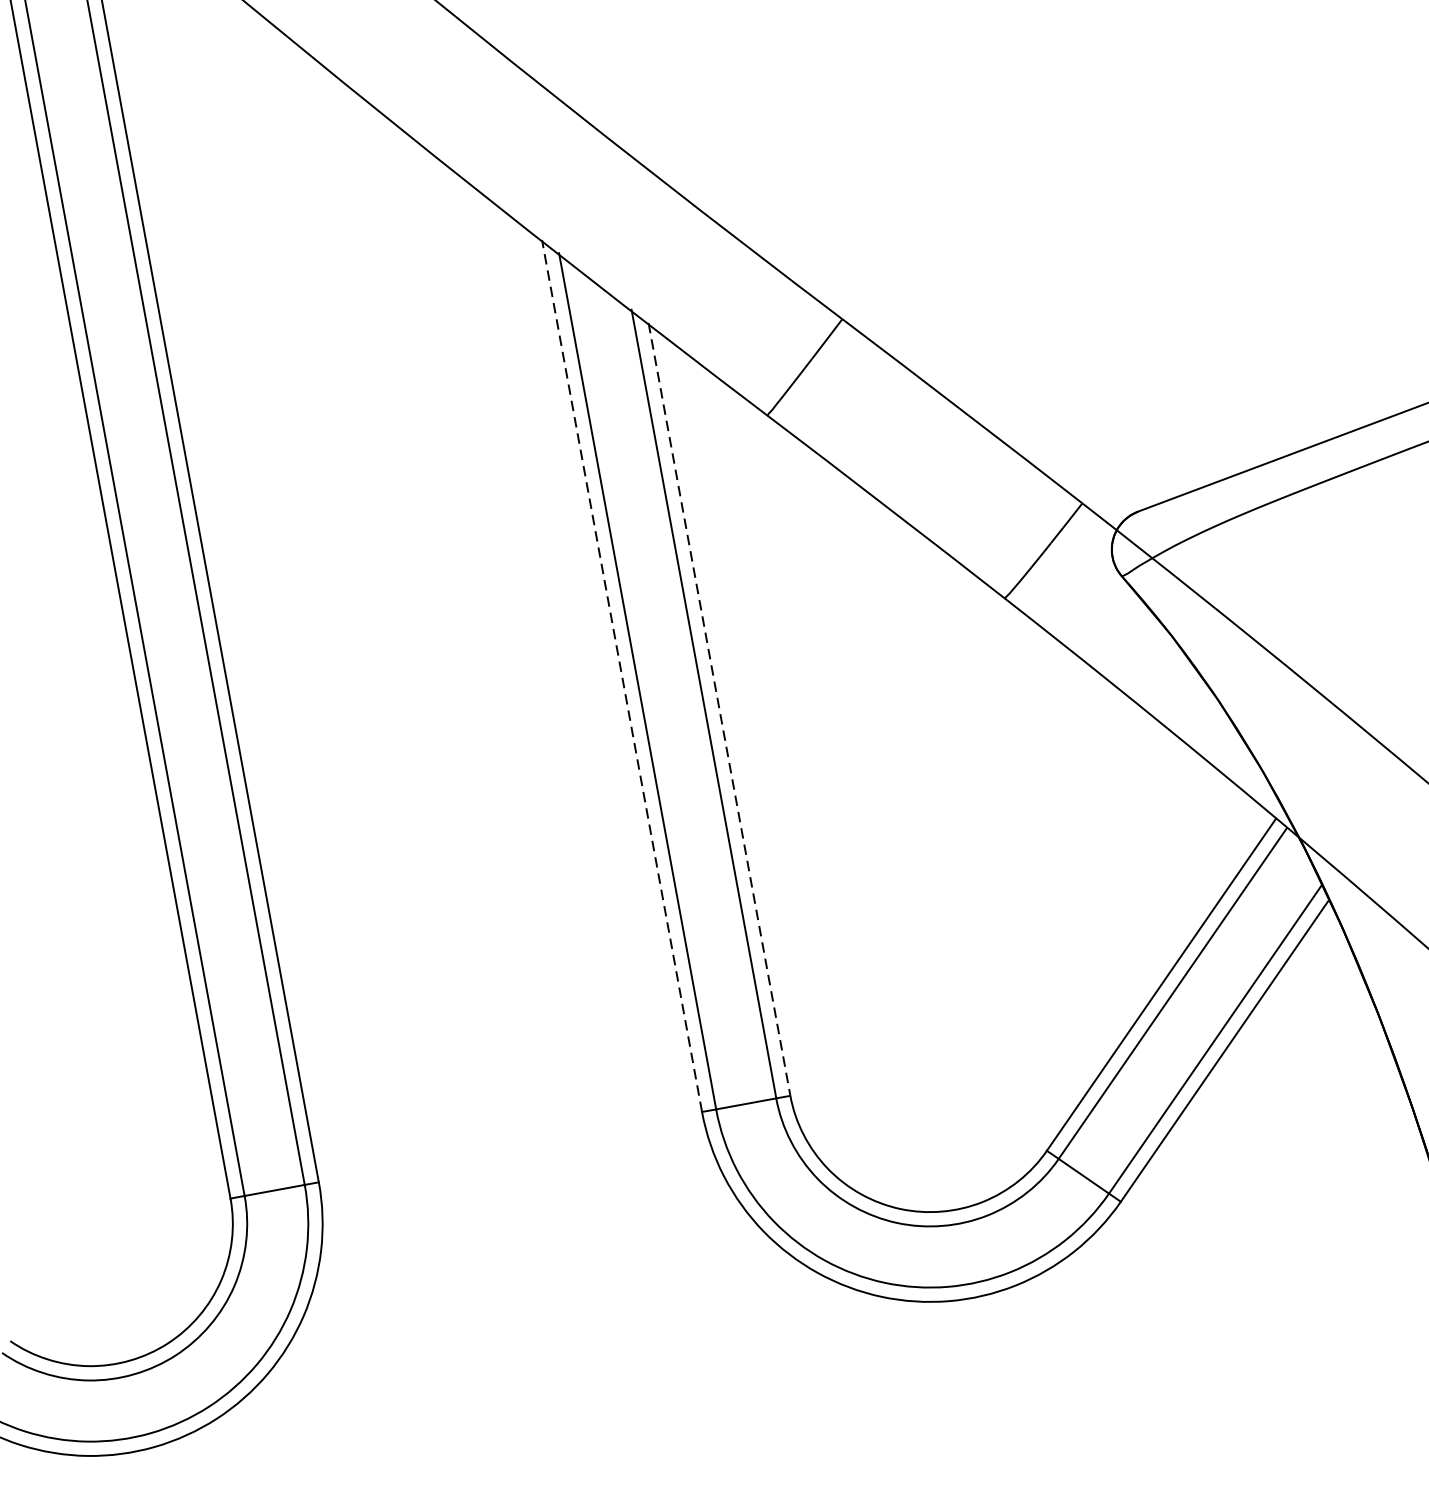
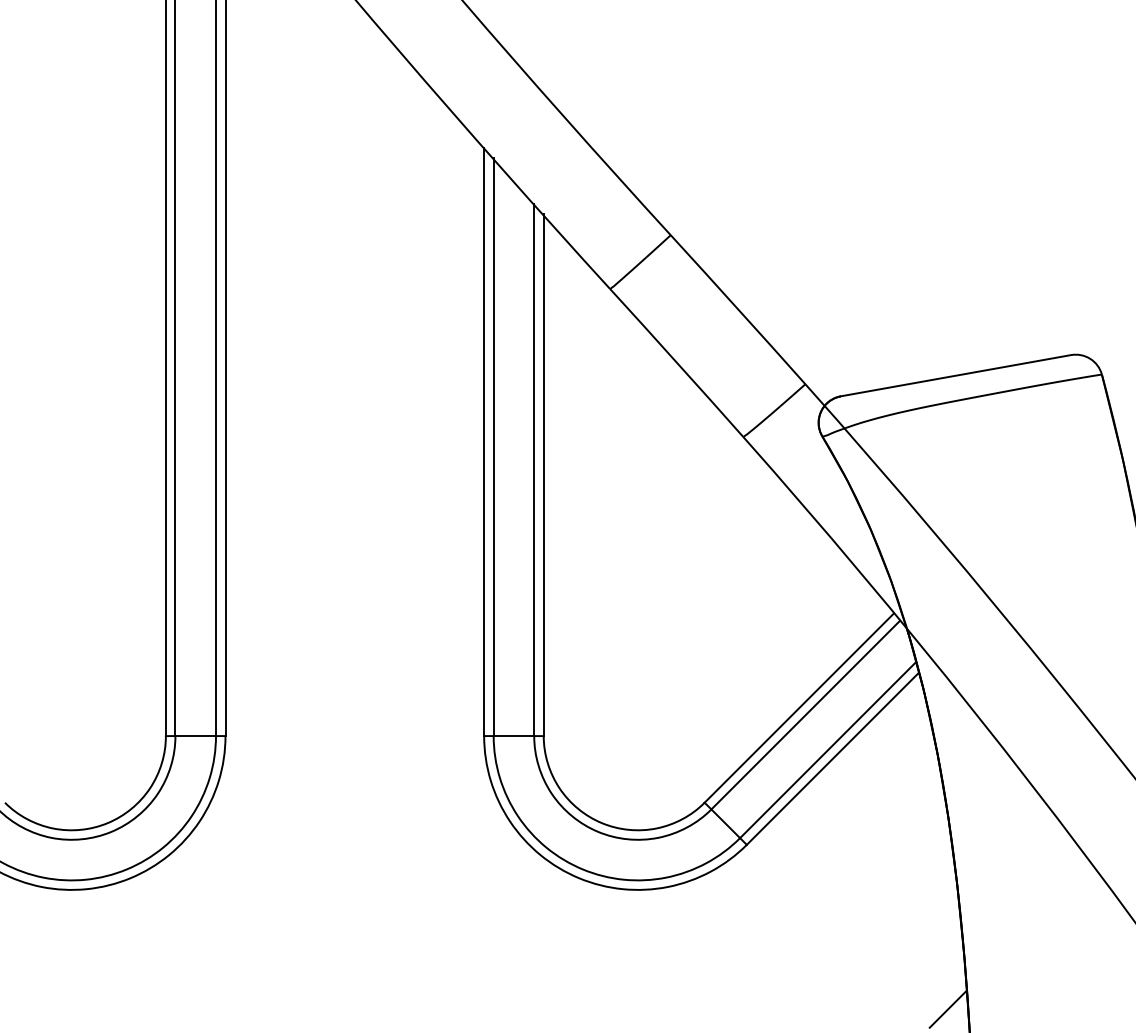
line: (622, 675) -> (484, 441), dashed -> solid
line: (719, 709) -> (543, 475), dashed -> solid

